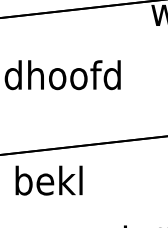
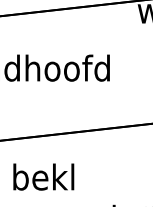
text: (48, 179) -> (43, 176), moved

